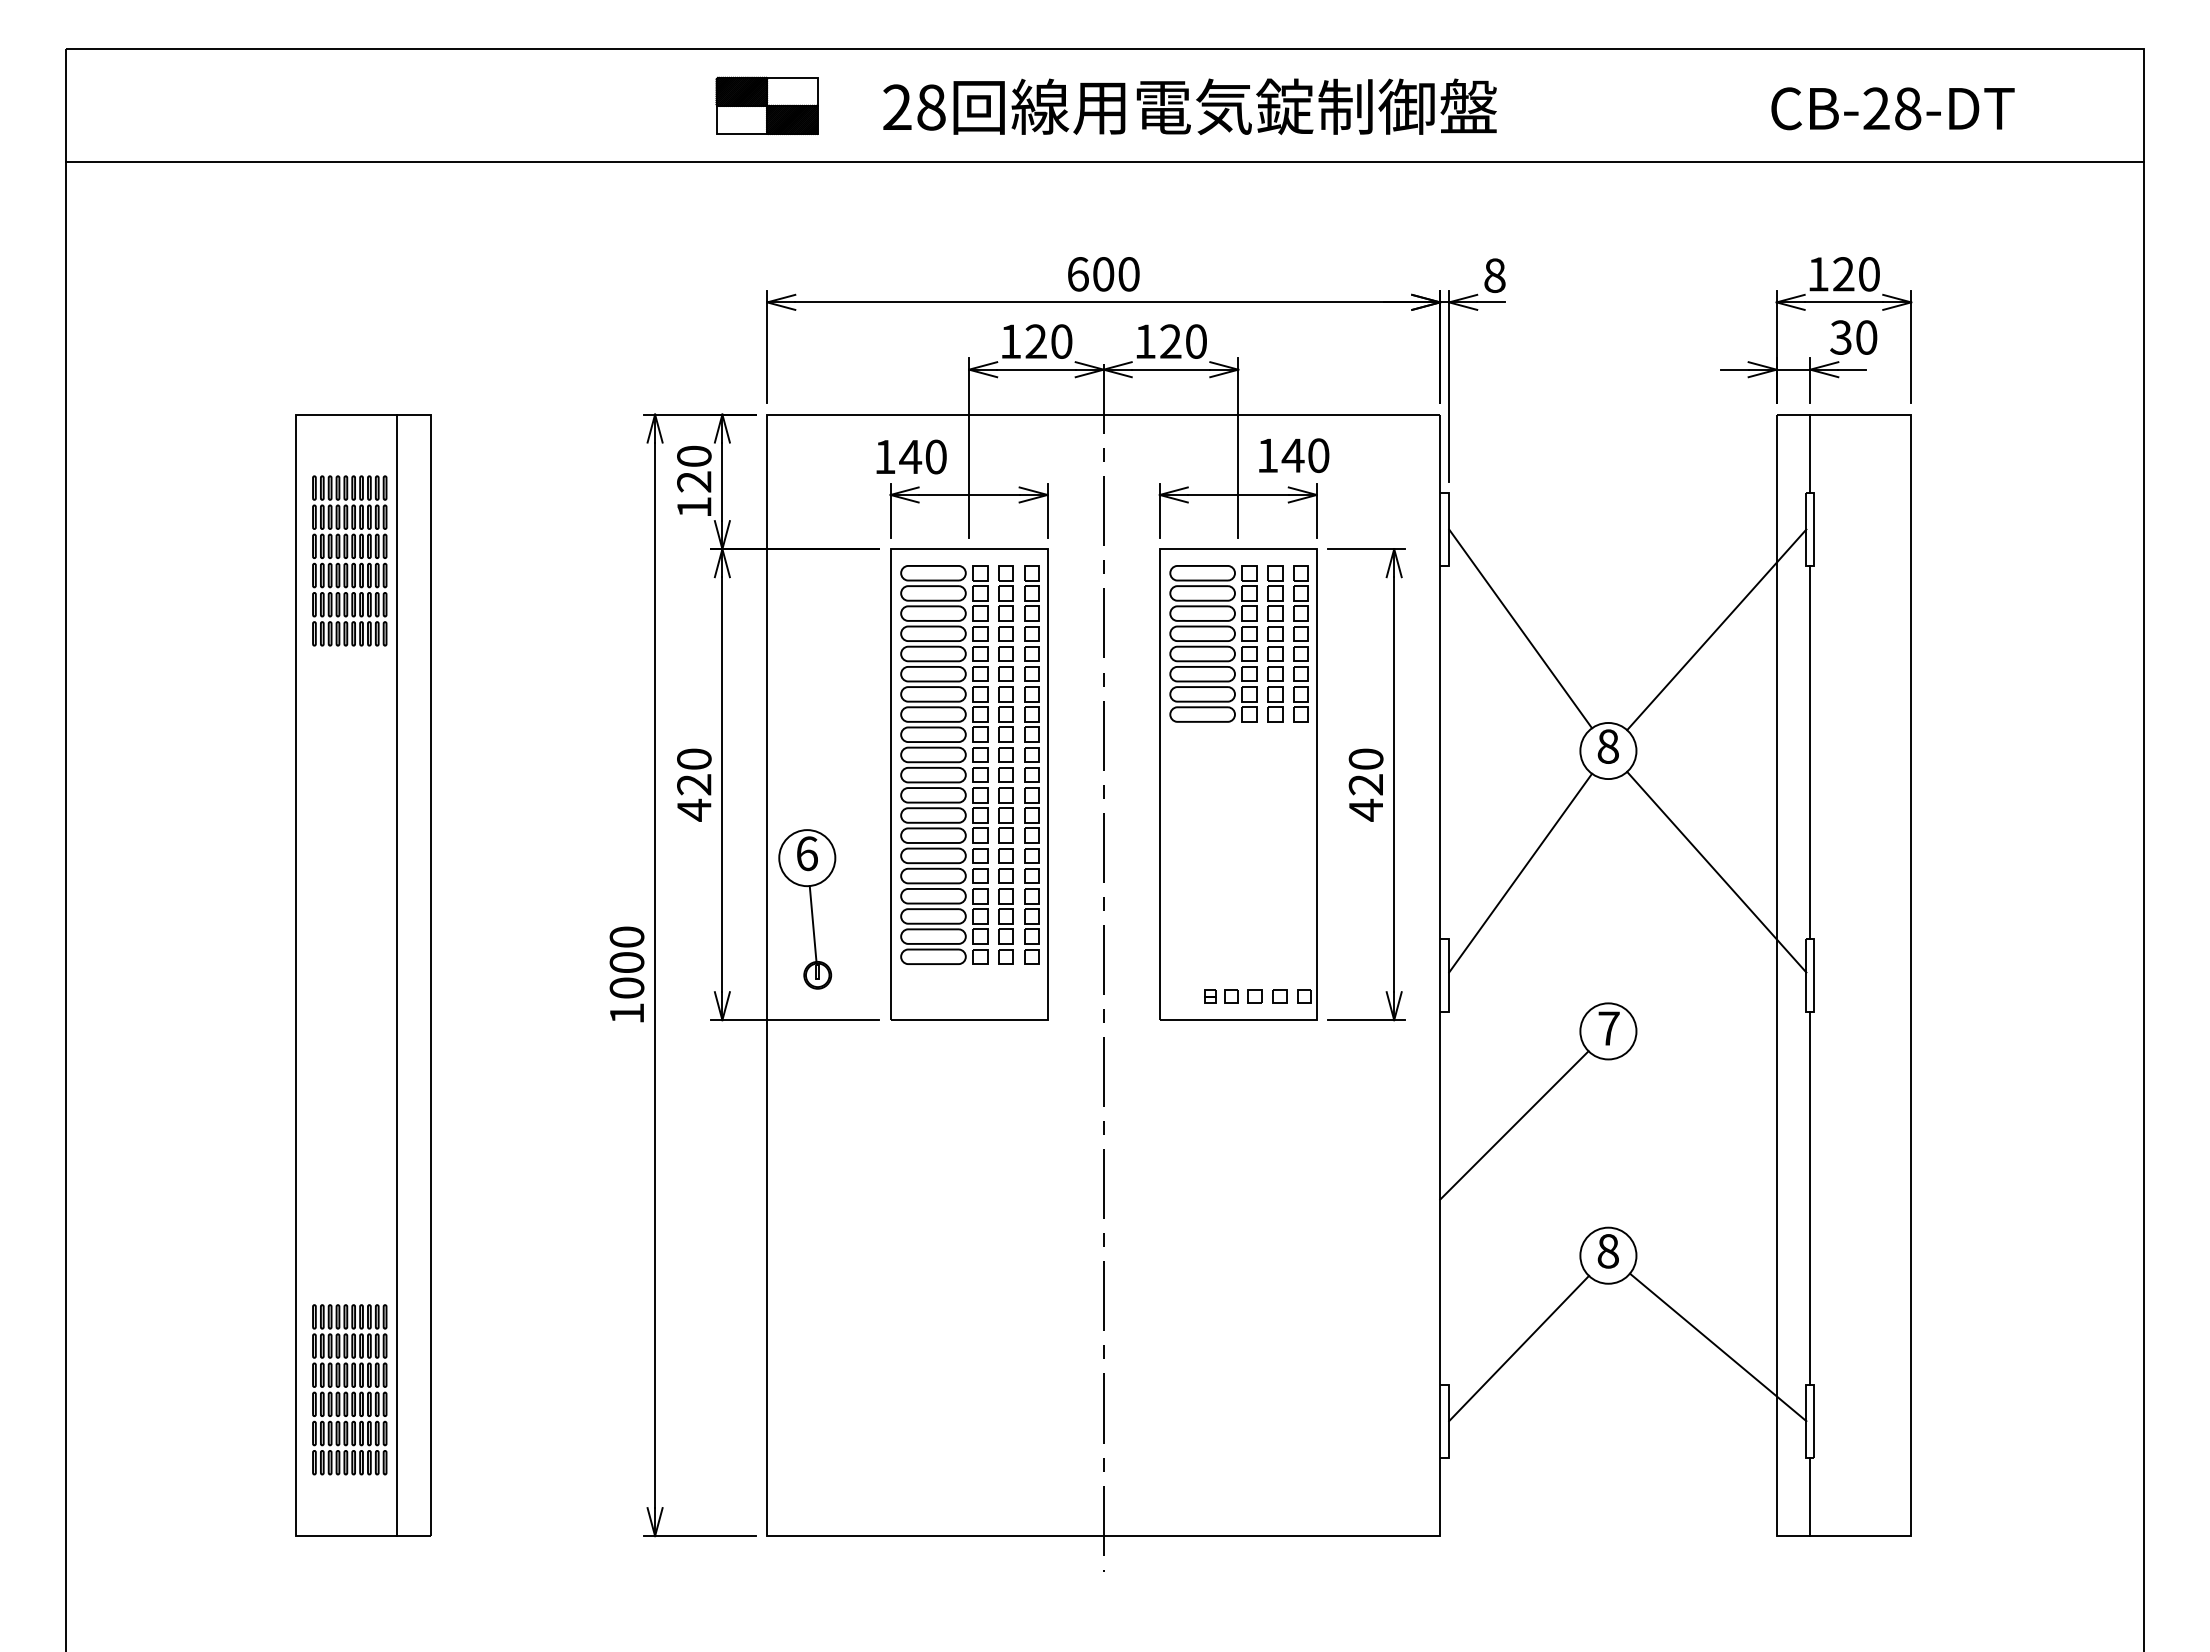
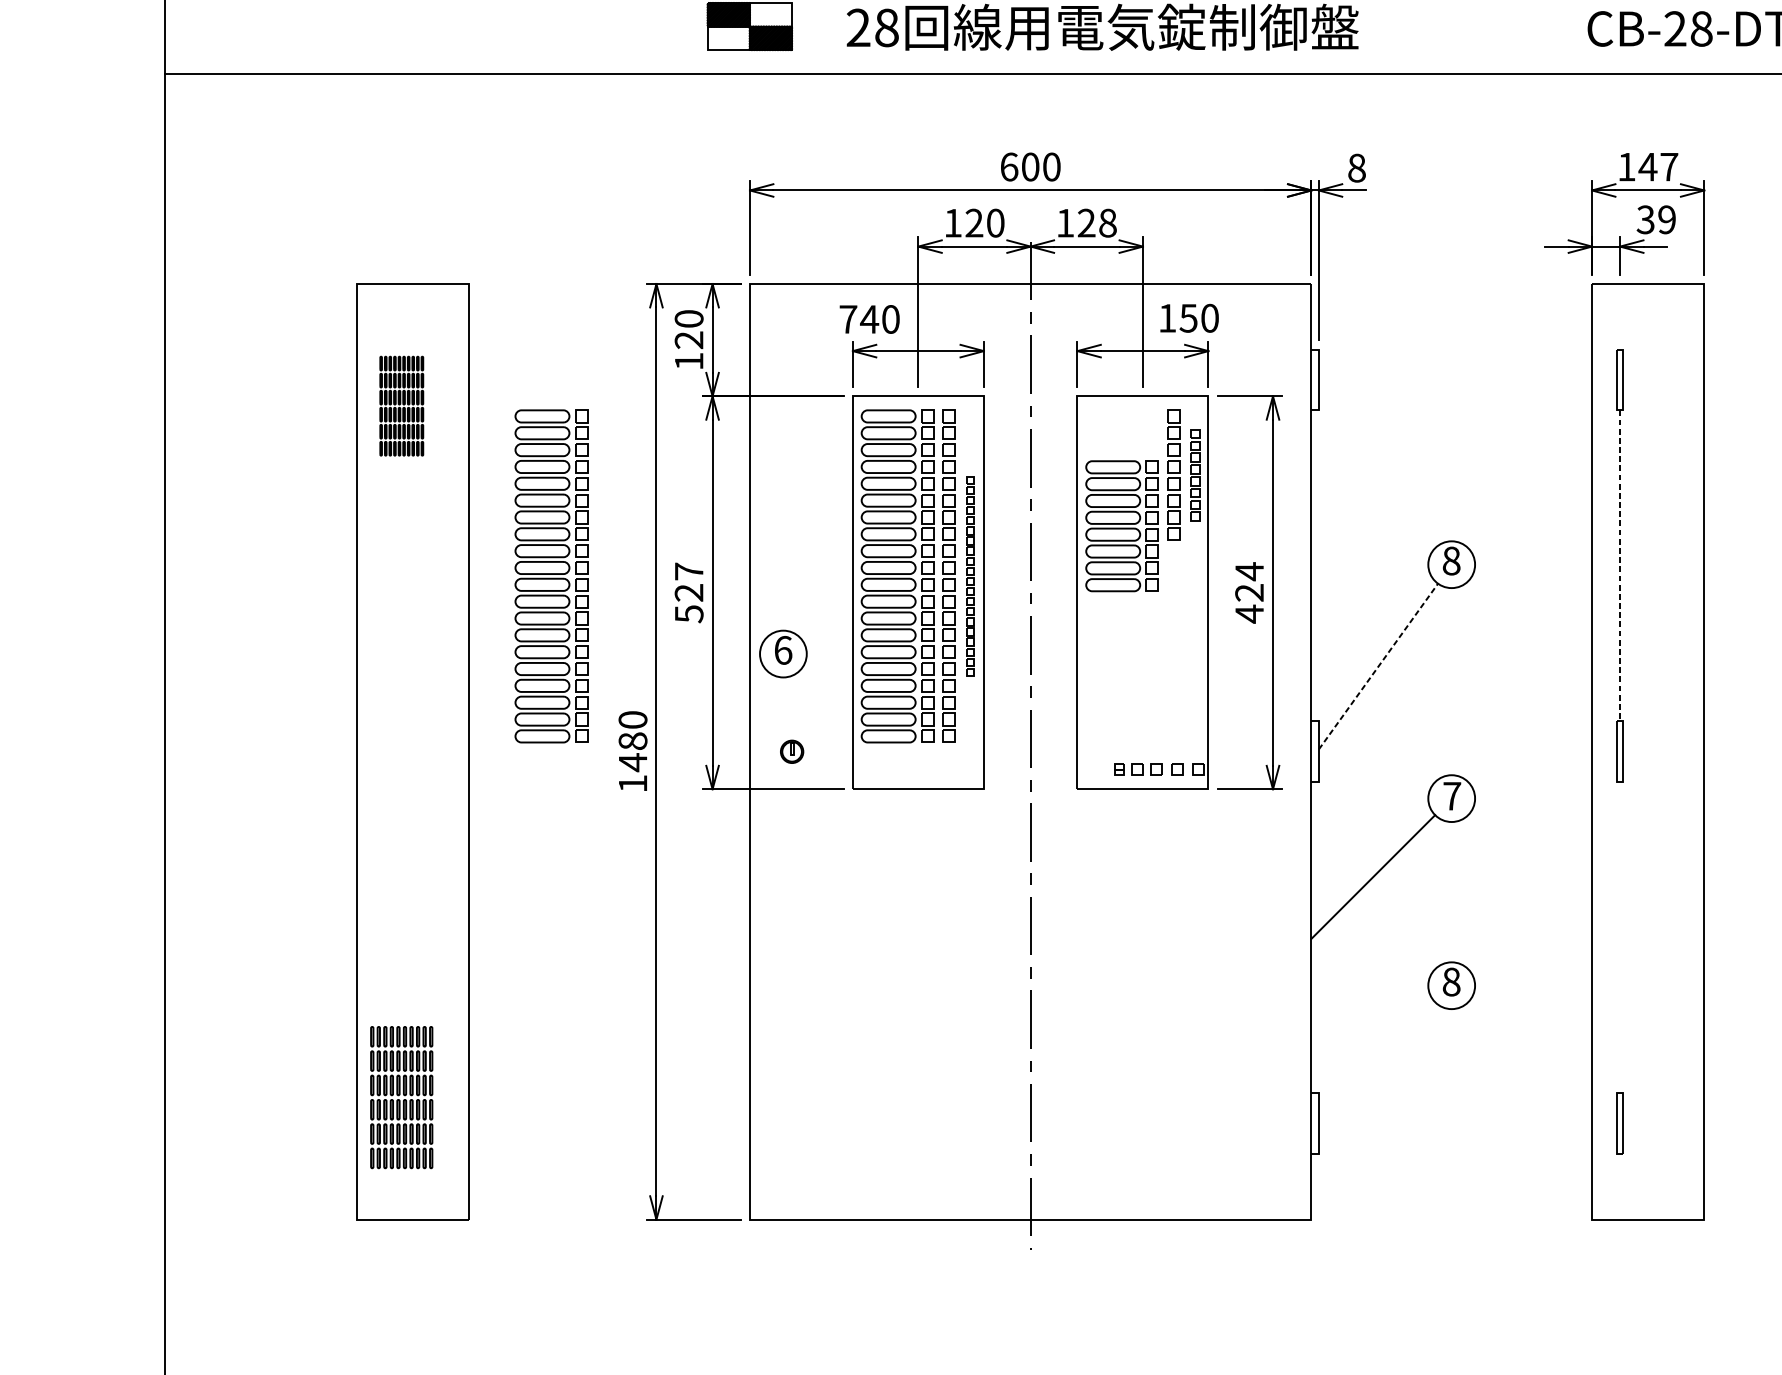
text: (1855, 274) -> (1657, 167), 120 -> 147
text: (1866, 337) -> (1666, 219), 30 -> 39
text: (1196, 341) -> (1108, 223), 120 -> 128
line: (1810, 453) -> (1620, 316), removed
text: (1292, 455) -> (1188, 318), 140 -> 150
text: (884, 456) -> (847, 319), 140 -> 740
part: (349, 560) -> (401, 405), size x0.7
line: (1520, 628) -> (1378, 462), removed
line: (1716, 629) -> (1541, 463), removed
part: (1213, 643) -> (1122, 525), moved
part: (1300, 643) -> (1194, 475), size x0.7
line: (1810, 752) -> (1620, 565), solid -> dashed
text: (1365, 758) -> (1249, 570), 420 -> 424
part: (529, 764) -> (551, 575), added
part: (1031, 764) -> (970, 575), size x0.6
text: (694, 784) -> (689, 592), 420 -> 527
line: (1716, 871) -> (1541, 665), removed
line: (1520, 872) -> (1378, 666), solid -> dashed
line: (812, 923) -> (787, 708), removed
line: (397, 975) -> (441, 751), removed
text: (626, 975) -> (632, 751), 1000 -> 1480
line: (1810, 1197) -> (1620, 937), removed
line: (1717, 1347) -> (1542, 1062), removed
line: (1519, 1348) -> (1377, 1063), removed
line: (1810, 1496) -> (1620, 1186), removed

